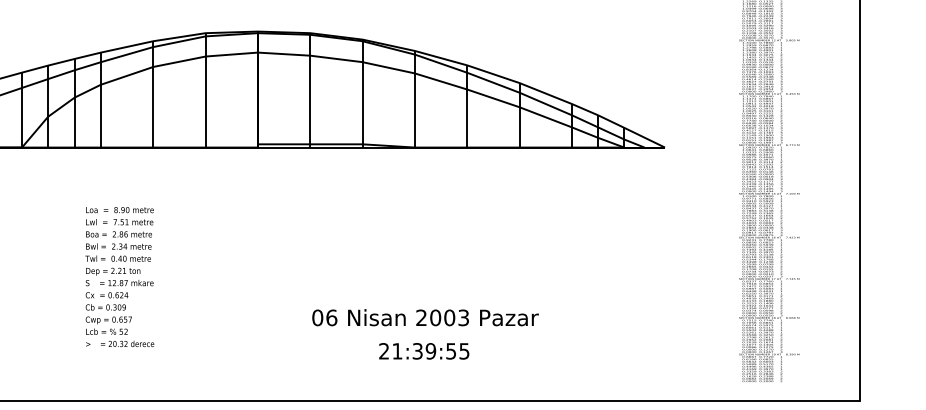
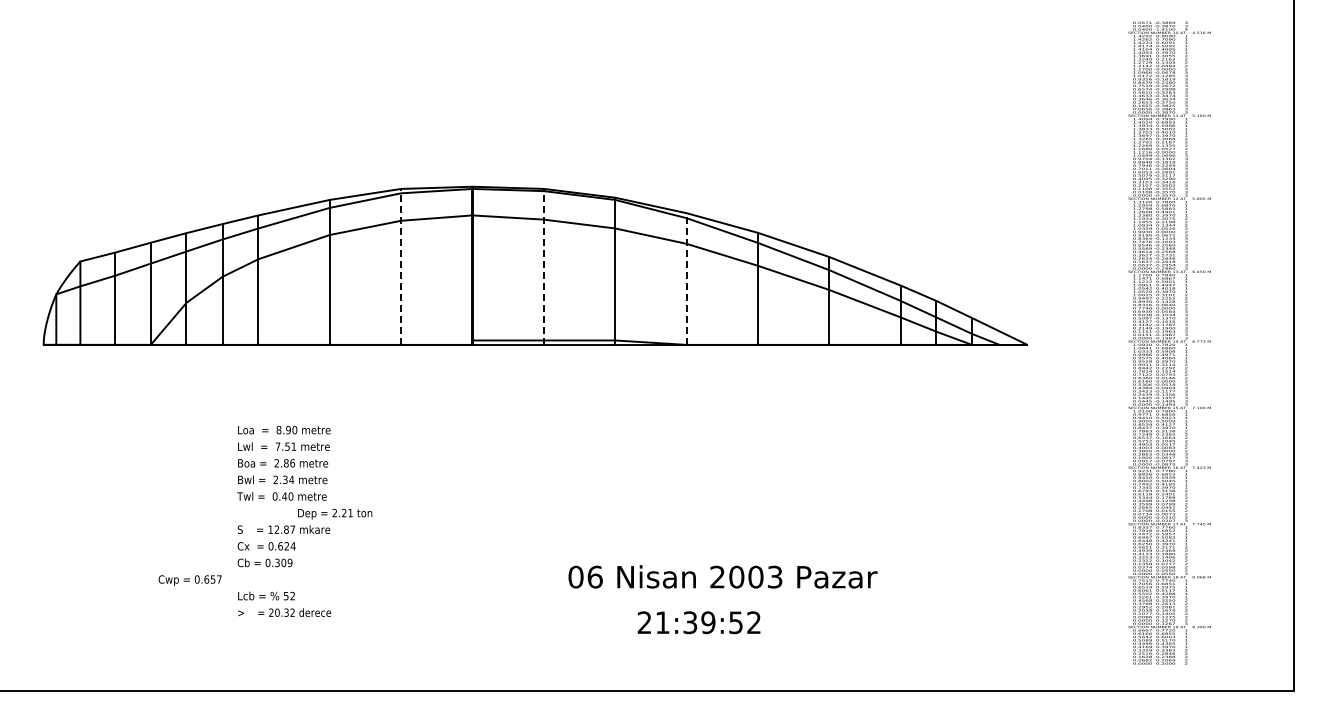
line: (205, 90) -> (401, 266), solid -> dashed
line: (310, 90) -> (543, 266), solid -> dashed
line: (414, 99) -> (686, 279), solid -> dashed
text: (113, 271) -> (335, 513), moved
text: (425, 317) -> (722, 576), moved
text: (108, 320) -> (189, 580), moved
text: (464, 351) -> (753, 622), 21:39:55 -> 21:39:52

